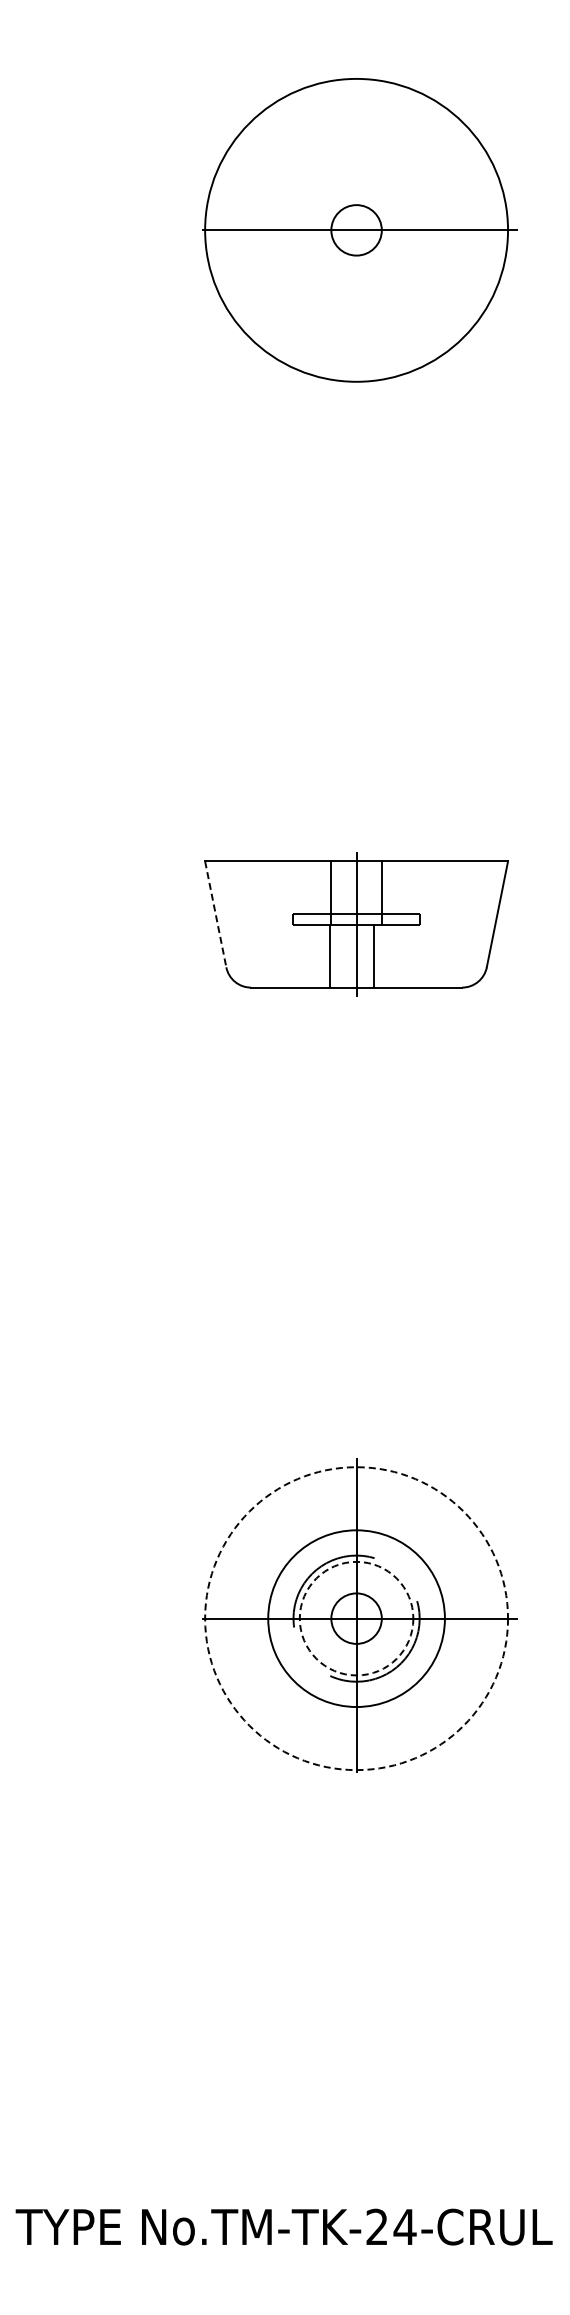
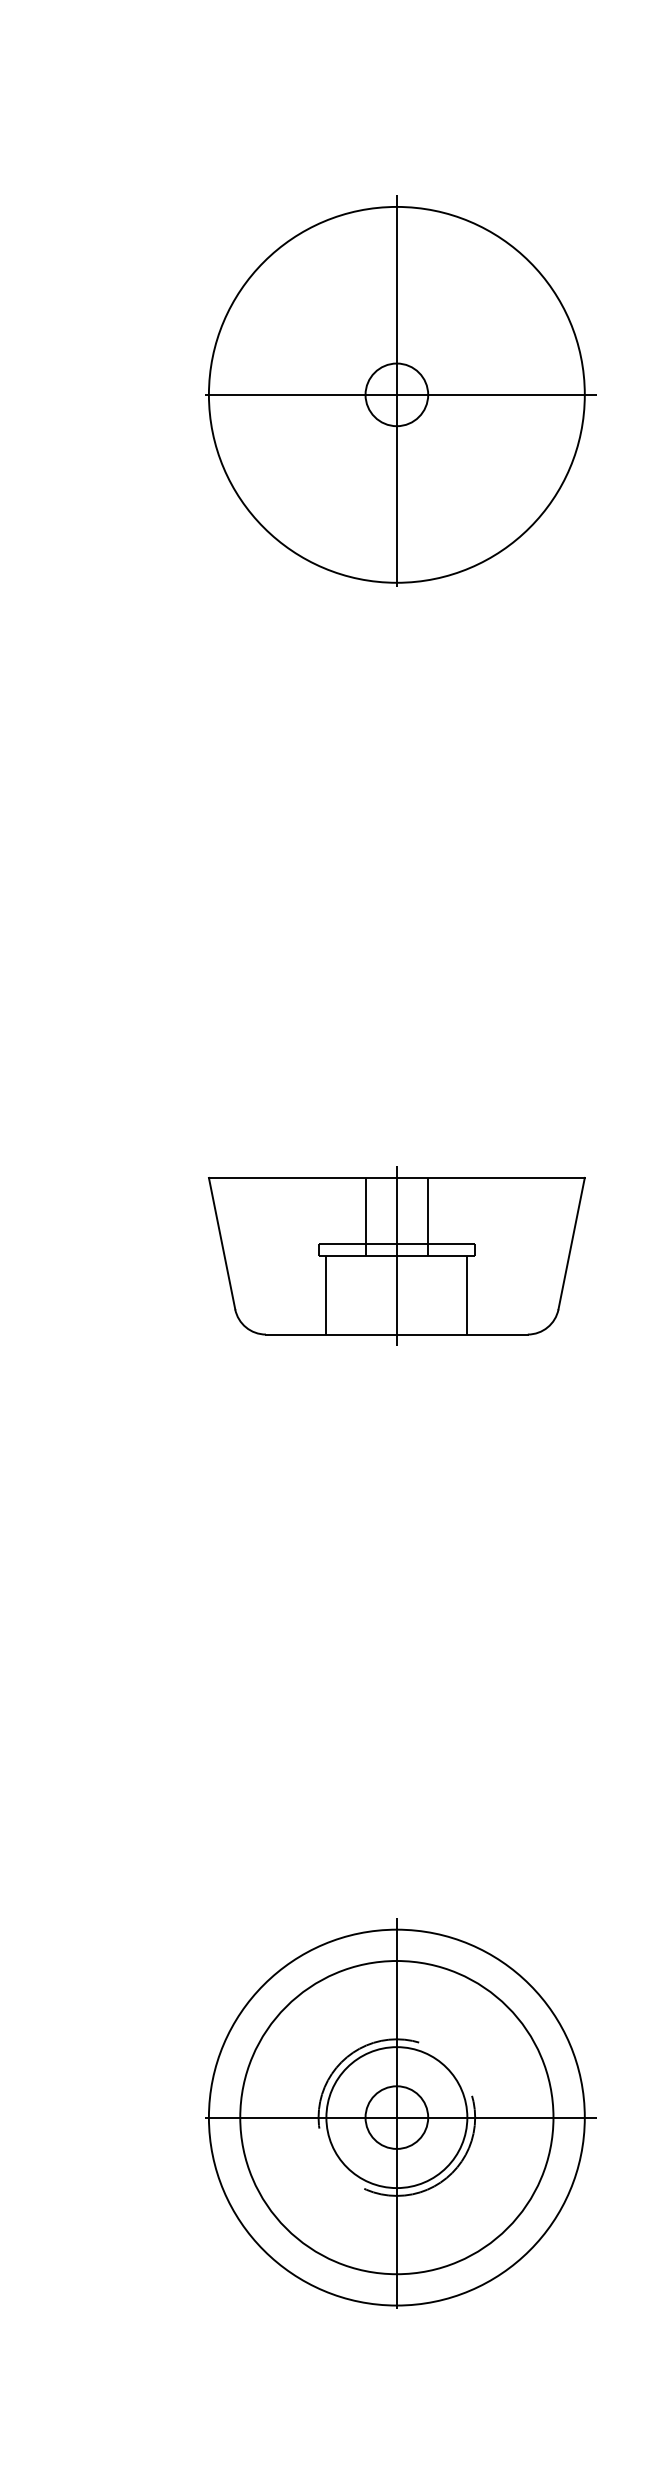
line: (356, 230) -> (396, 395), added
line: (215, 914) -> (221, 1243), dashed -> solid
line: (329, 955) -> (326, 1294), moved
line: (374, 955) -> (467, 1294), moved
circle: (356, 1618) -> (396, 2117), dashed -> solid
circle: (356, 1618) -> (396, 2117), dashed -> solid
circle: (356, 1618) -> (396, 2117), size x1.43

